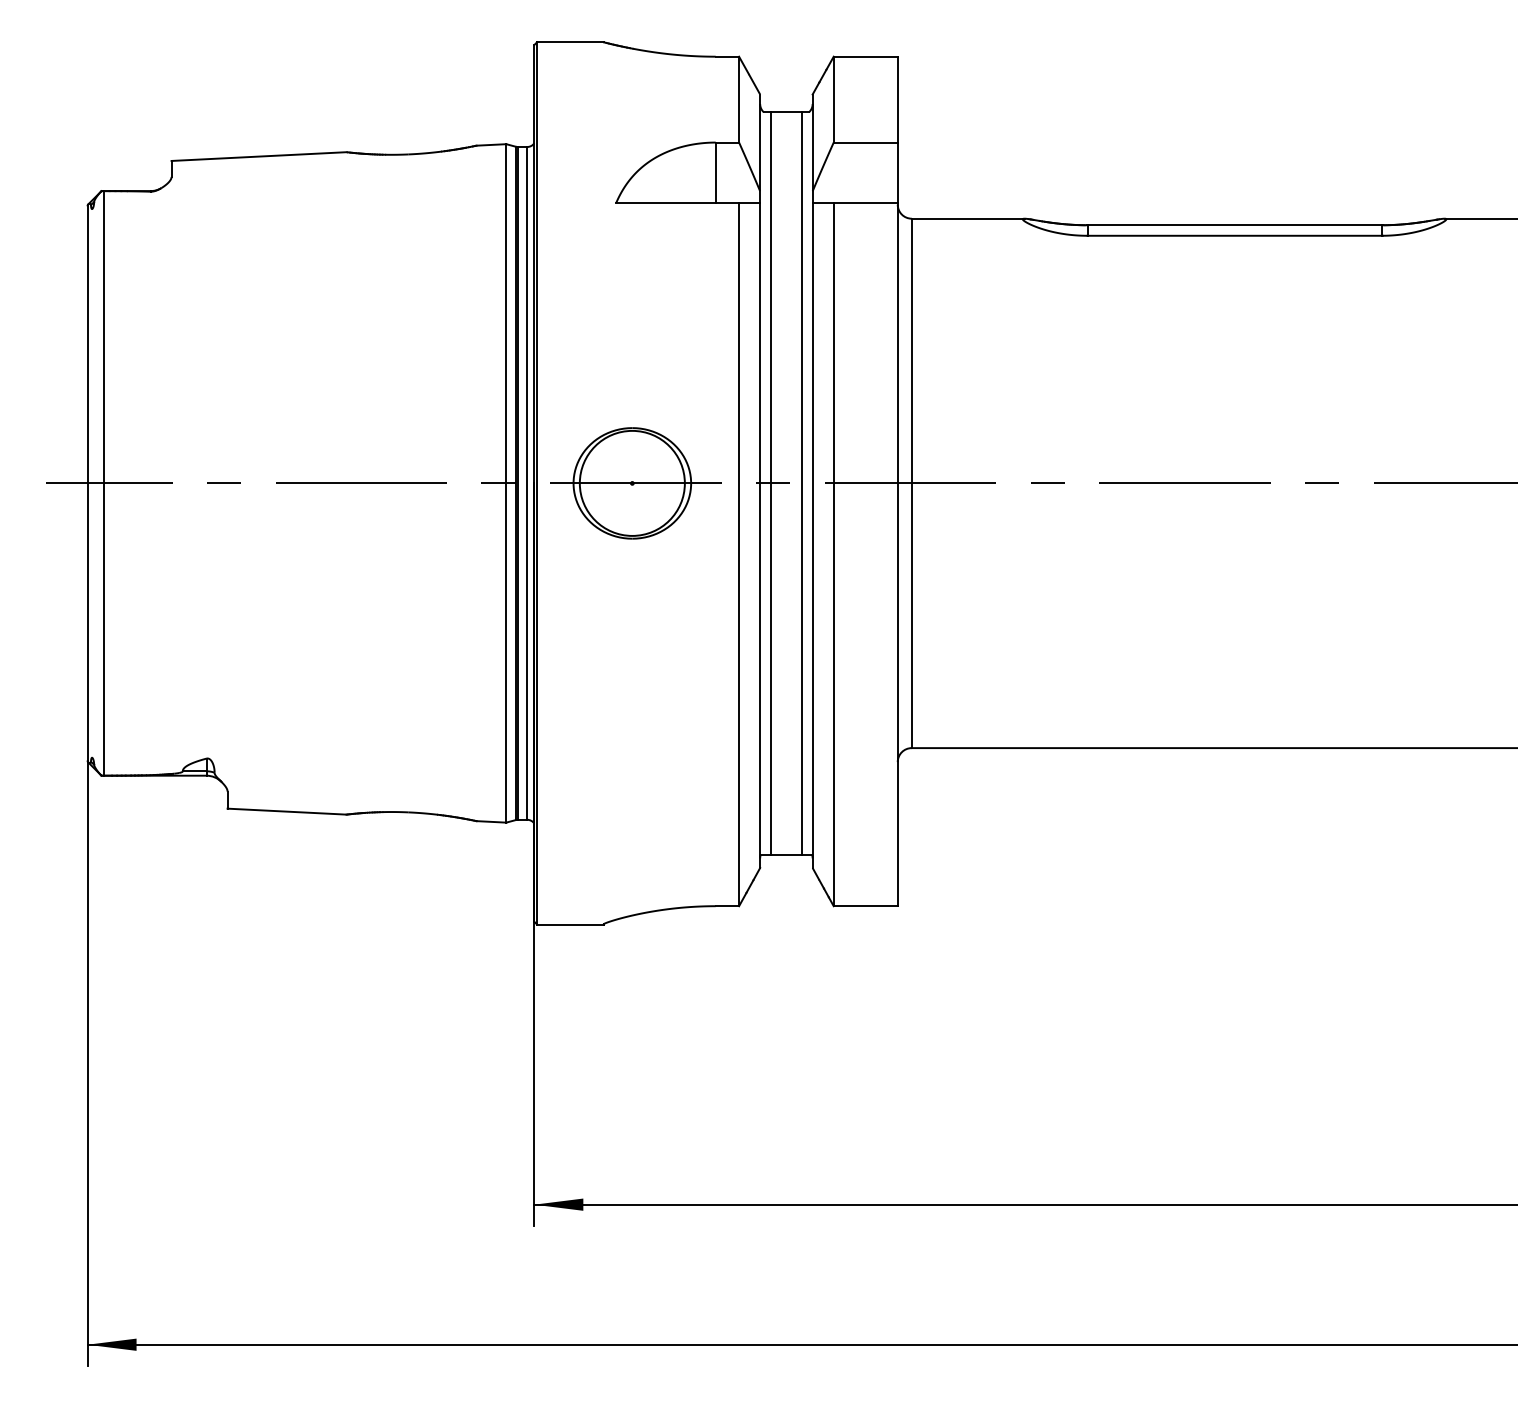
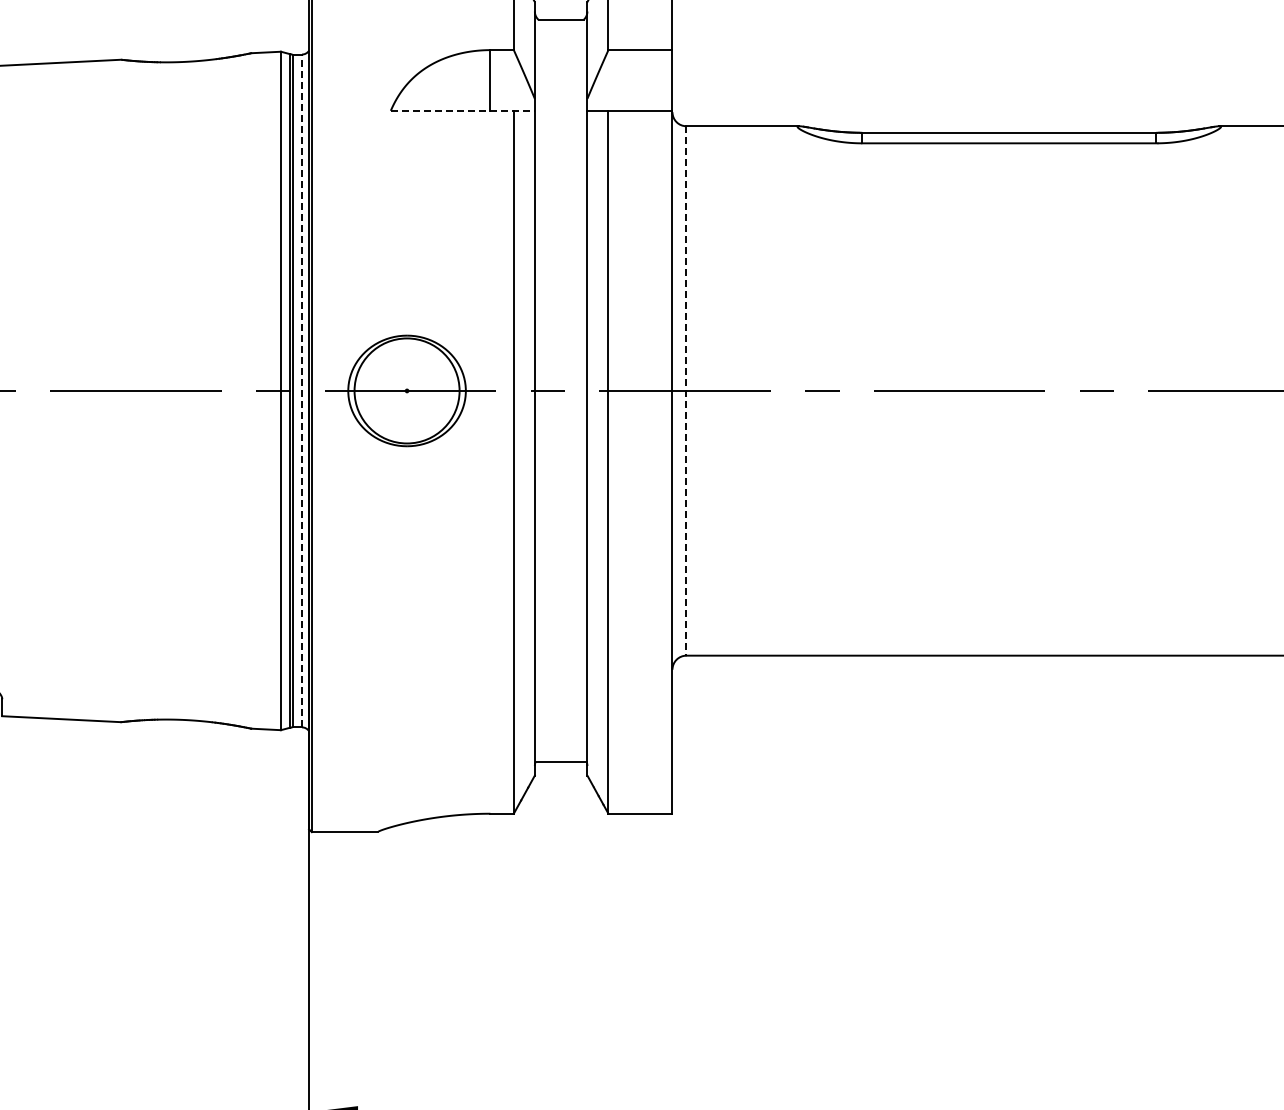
line: (688, 203) -> (463, 111), solid -> dashed
line: (527, 482) -> (302, 390), solid -> dashed
line: (770, 483) -> (545, 391), removed
line: (802, 483) -> (577, 391), removed
line: (911, 483) -> (686, 391), solid -> dashed

